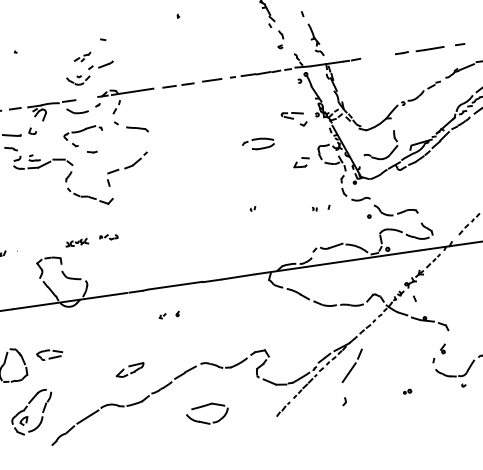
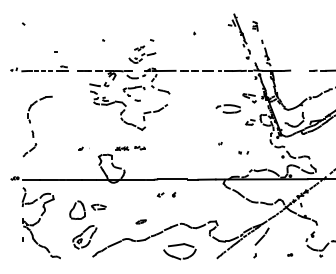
part: (256, 143) -> (227, 108), size x1.4
part: (321, 207) -> (243, 152), moved
part: (168, 316) -> (166, 195), size x1.6
part: (128, 369) -> (140, 221), size x0.6
part: (206, 413) -> (179, 251), size x1.4

